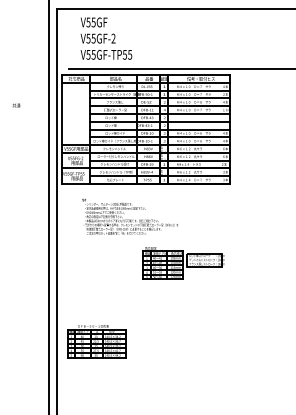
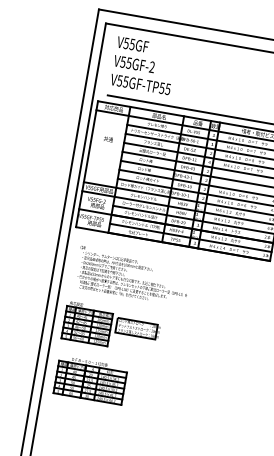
text: (106, 38) -> (144, 65), moved
text: (16, 105) -> (108, 139), moved
text: (129, 216) -> (132, 275), moved
part: (183, 263) -> (111, 328), moved
part: (96, 341) -> (90, 380), moved

